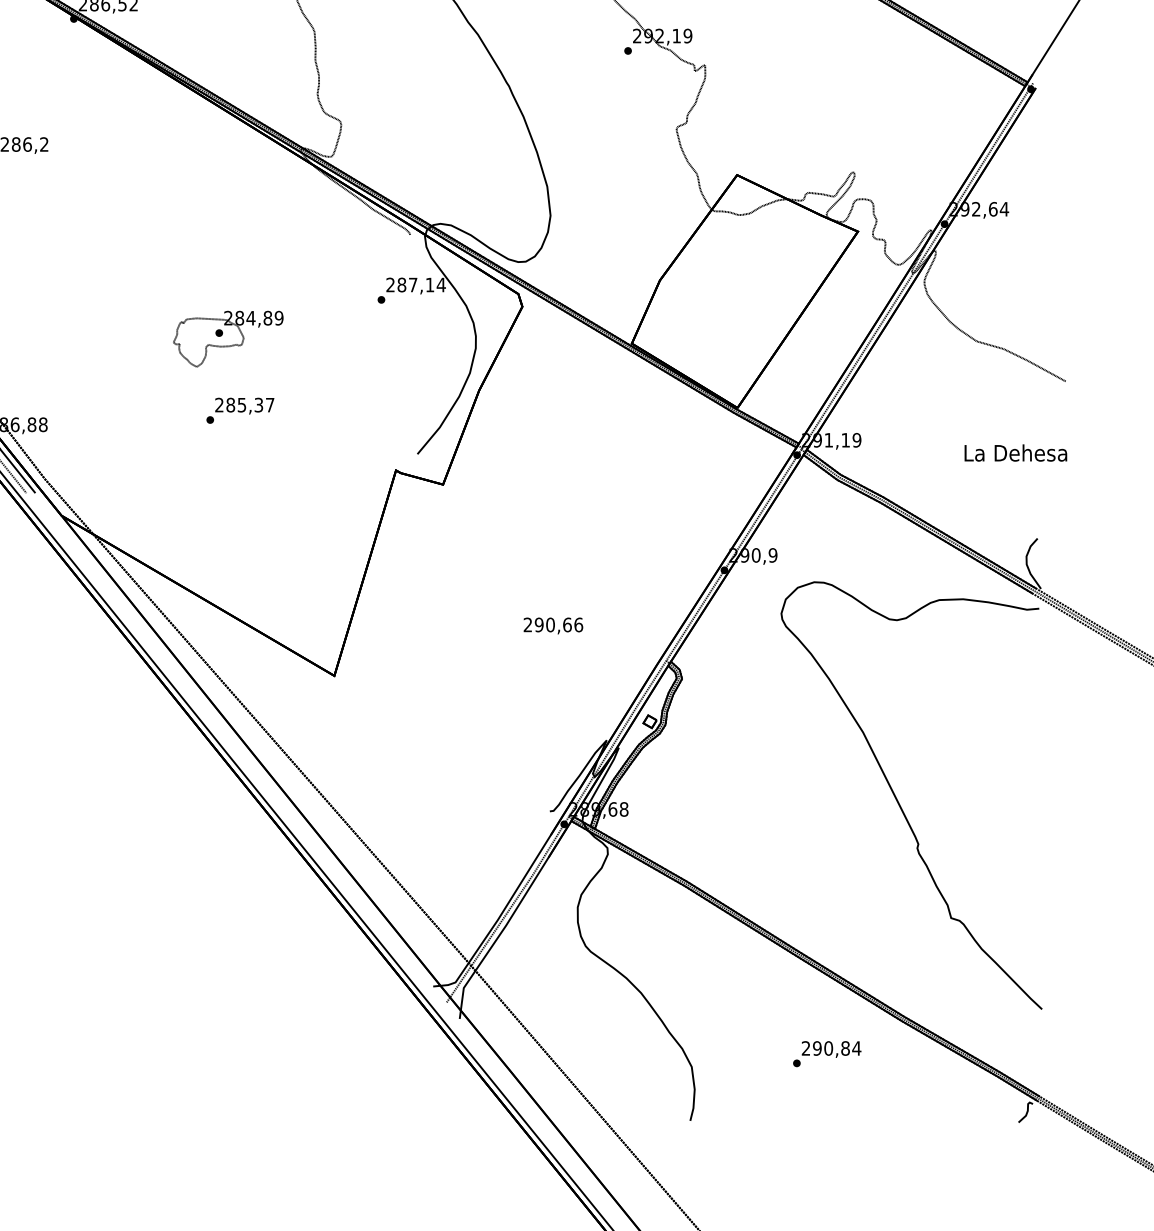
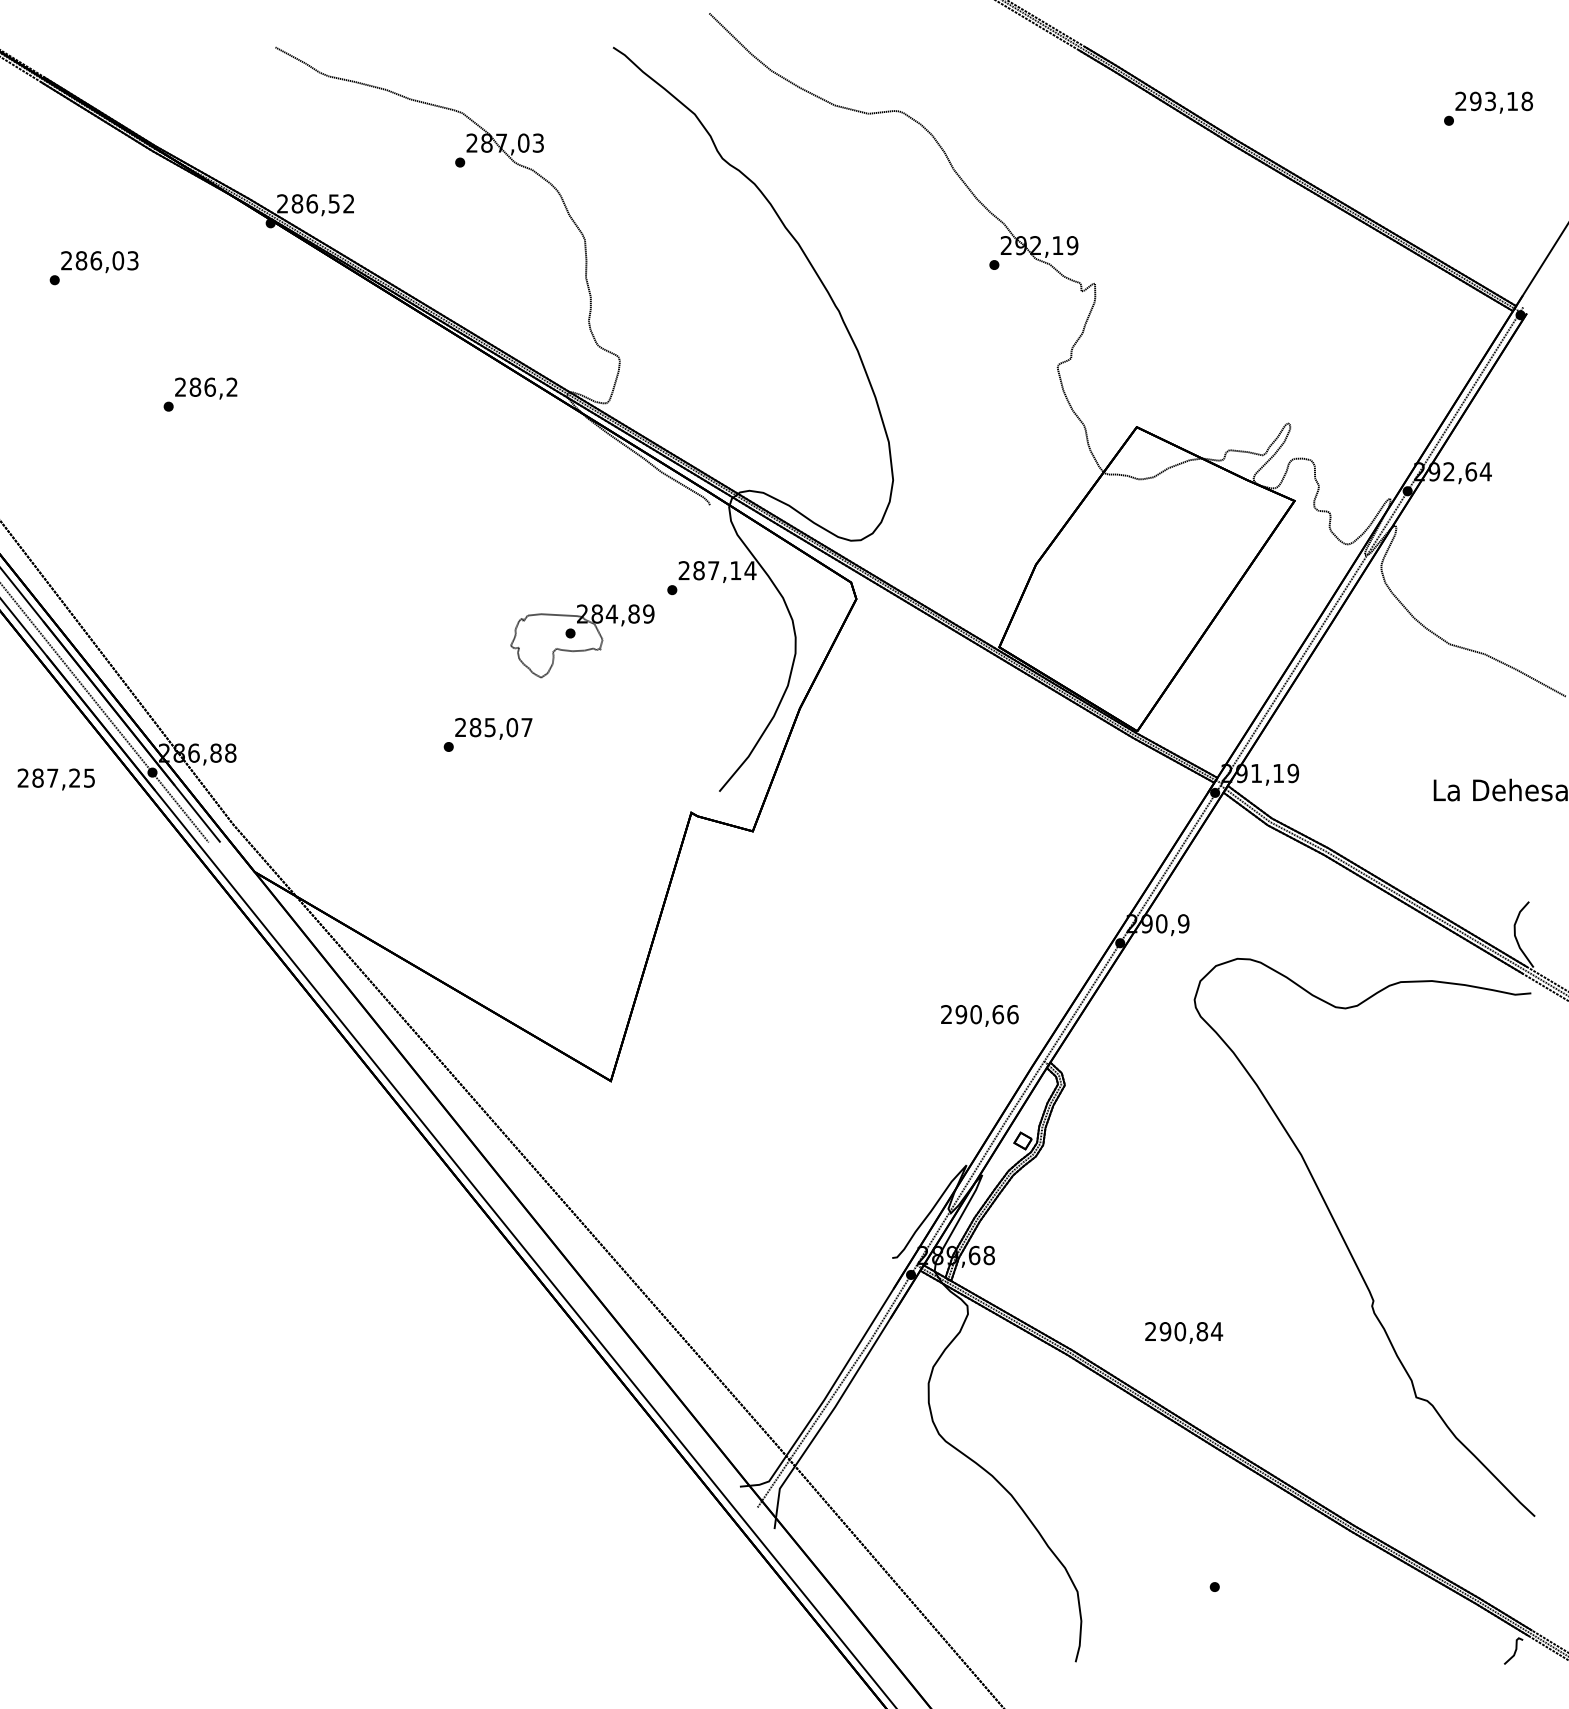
part: (228, 339) -> (582, 641), moved
text: (259, 405) -> (512, 727), 285,37 -> 285,07
text: (553, 625) -> (979, 1015), moved
text: (831, 1049) -> (1184, 1332), moved

